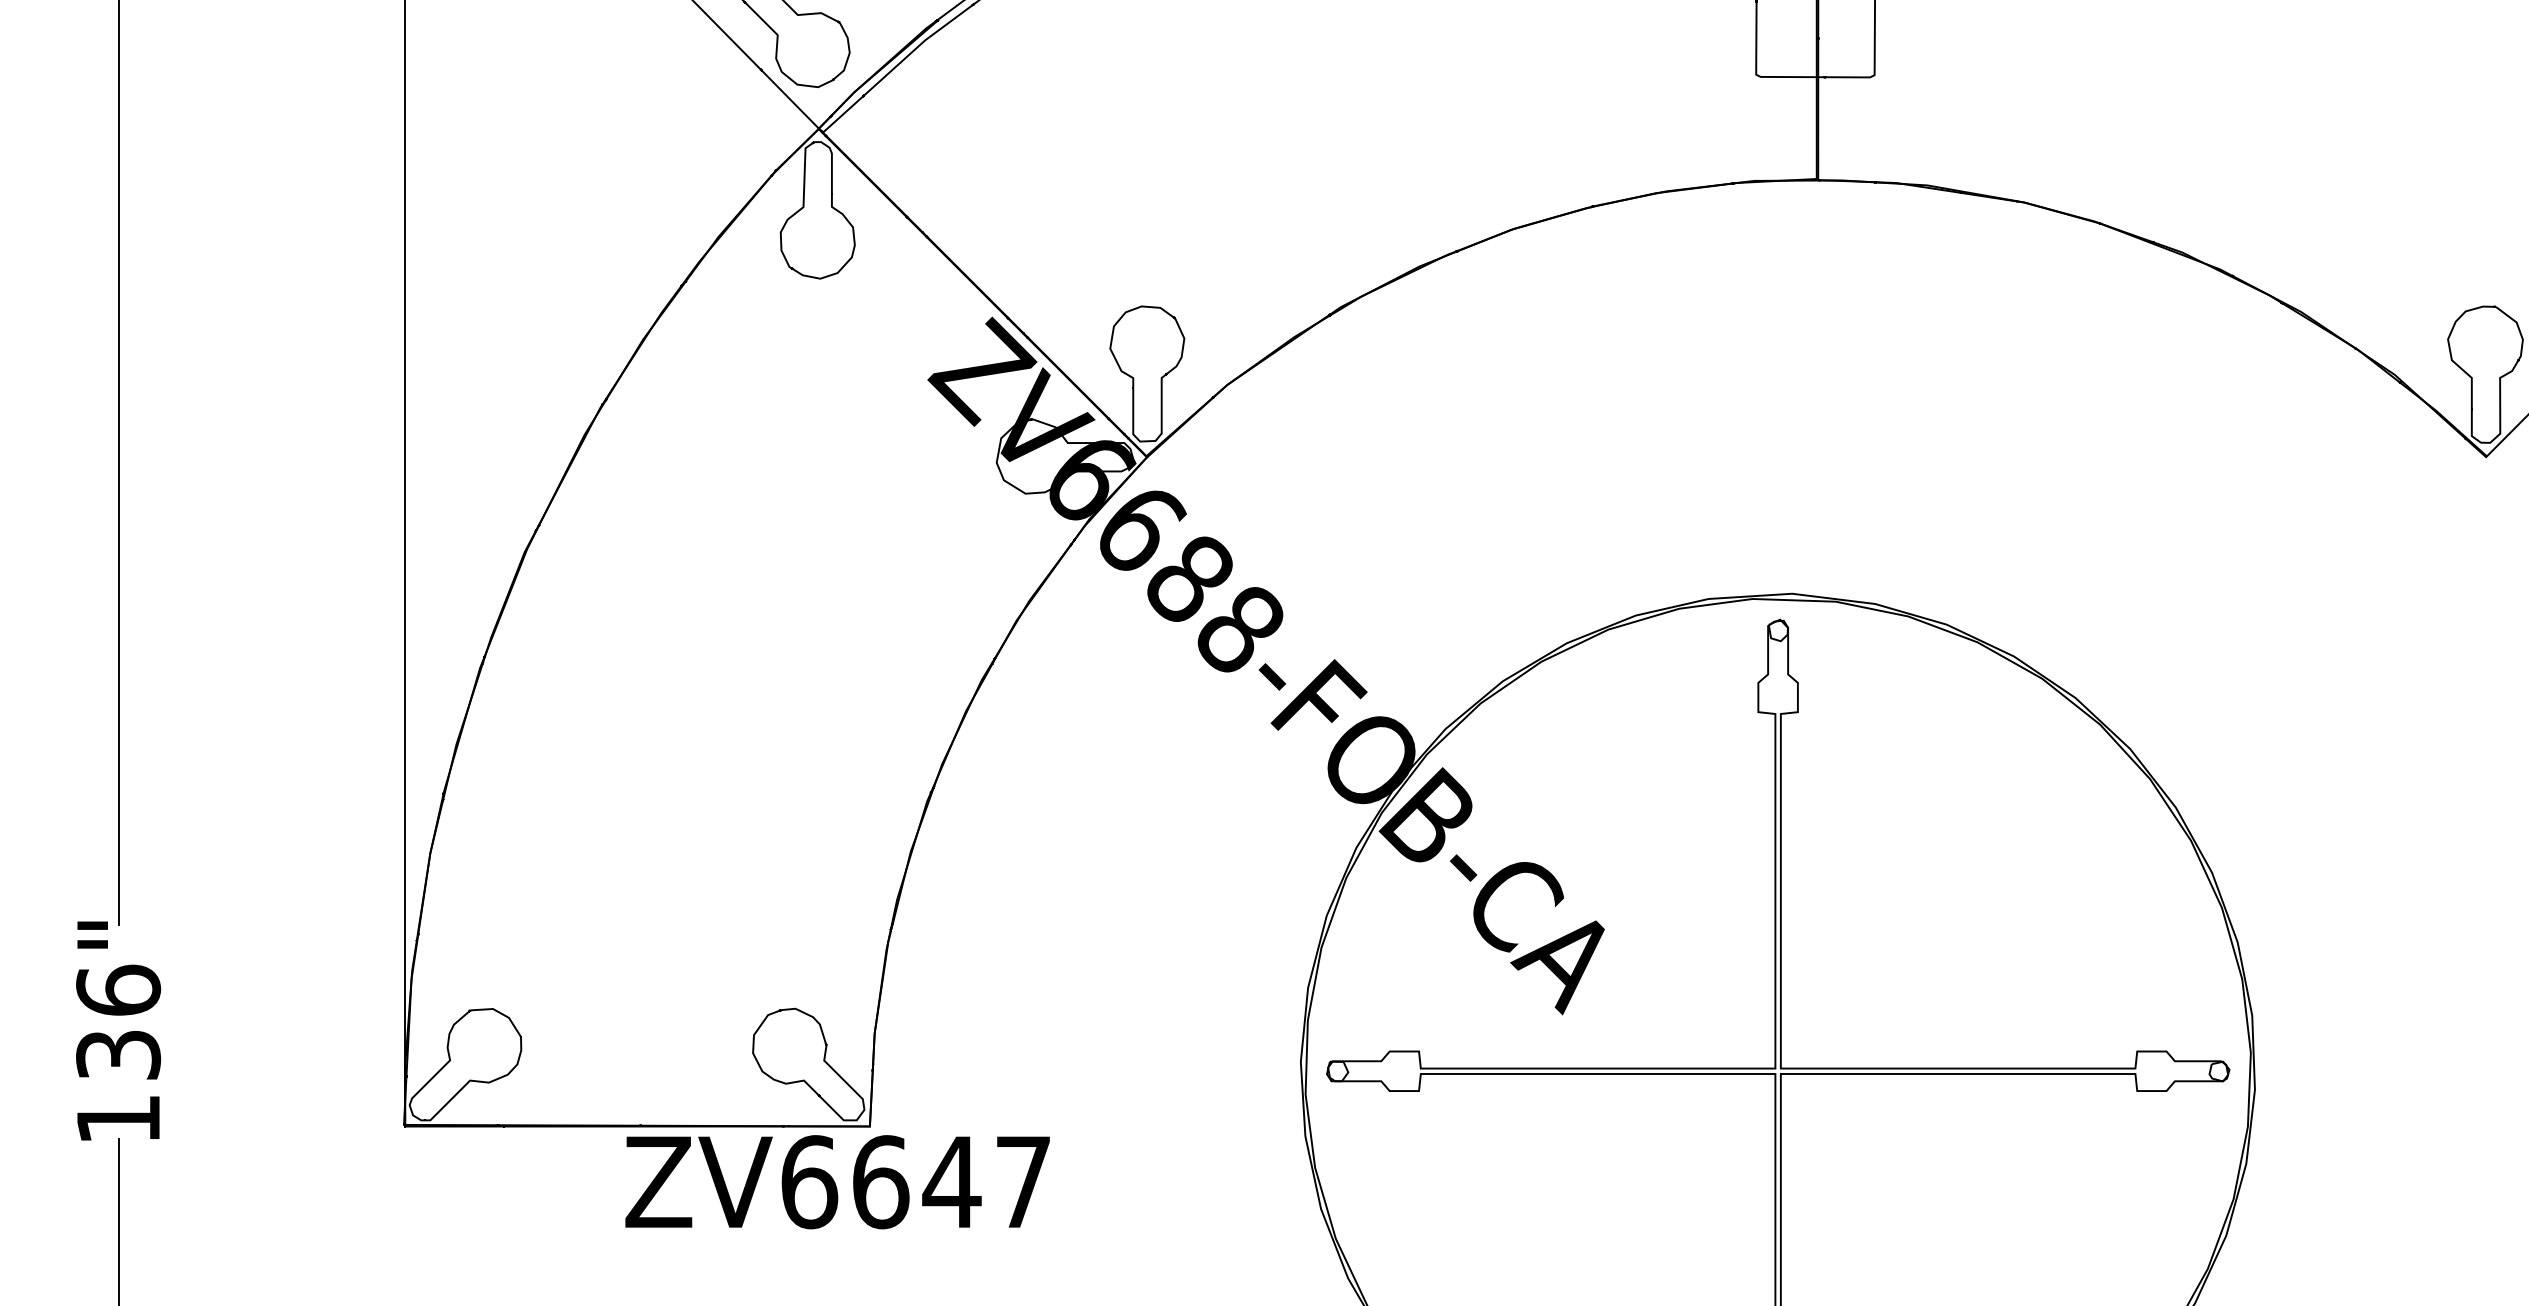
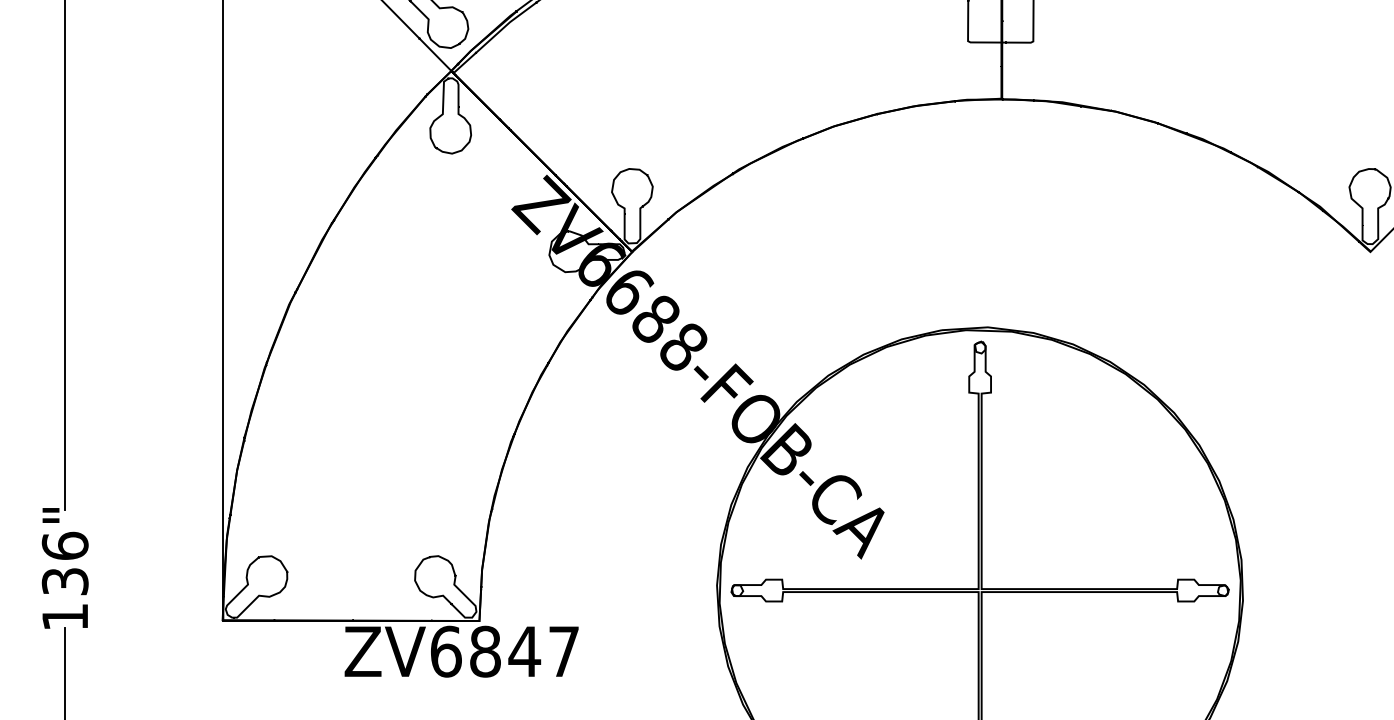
text: (880, 1181) -> (485, 651), ZV6647 -> ZV6847

